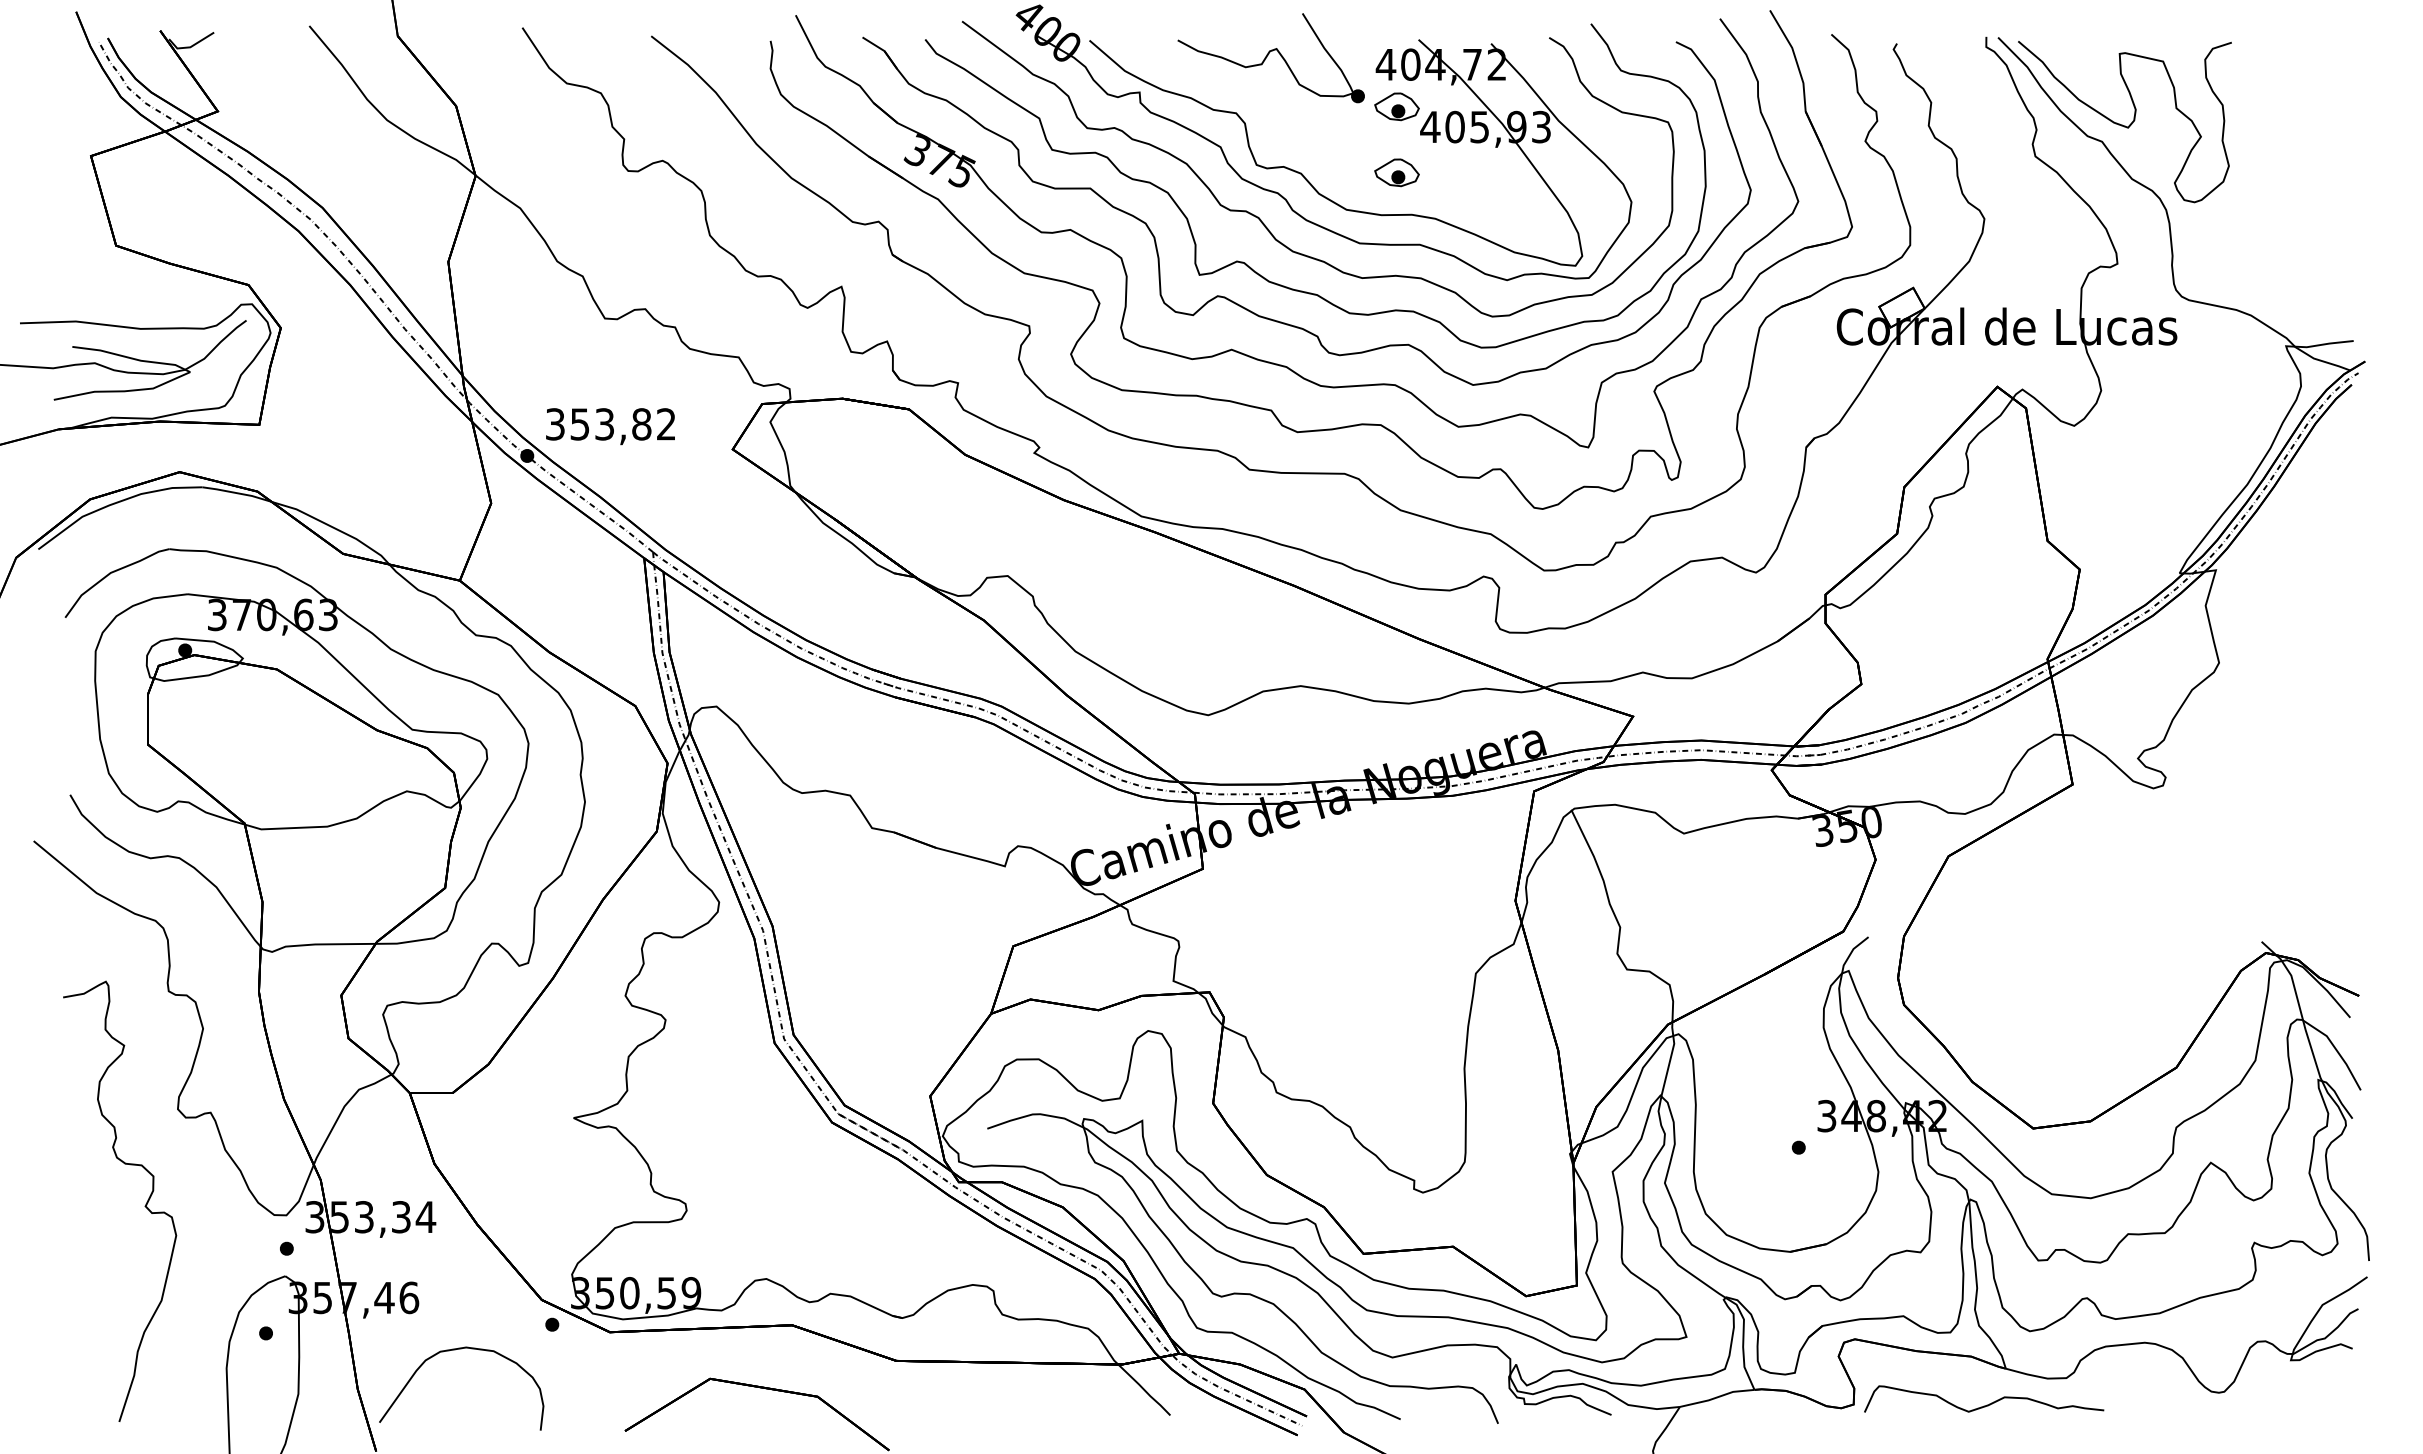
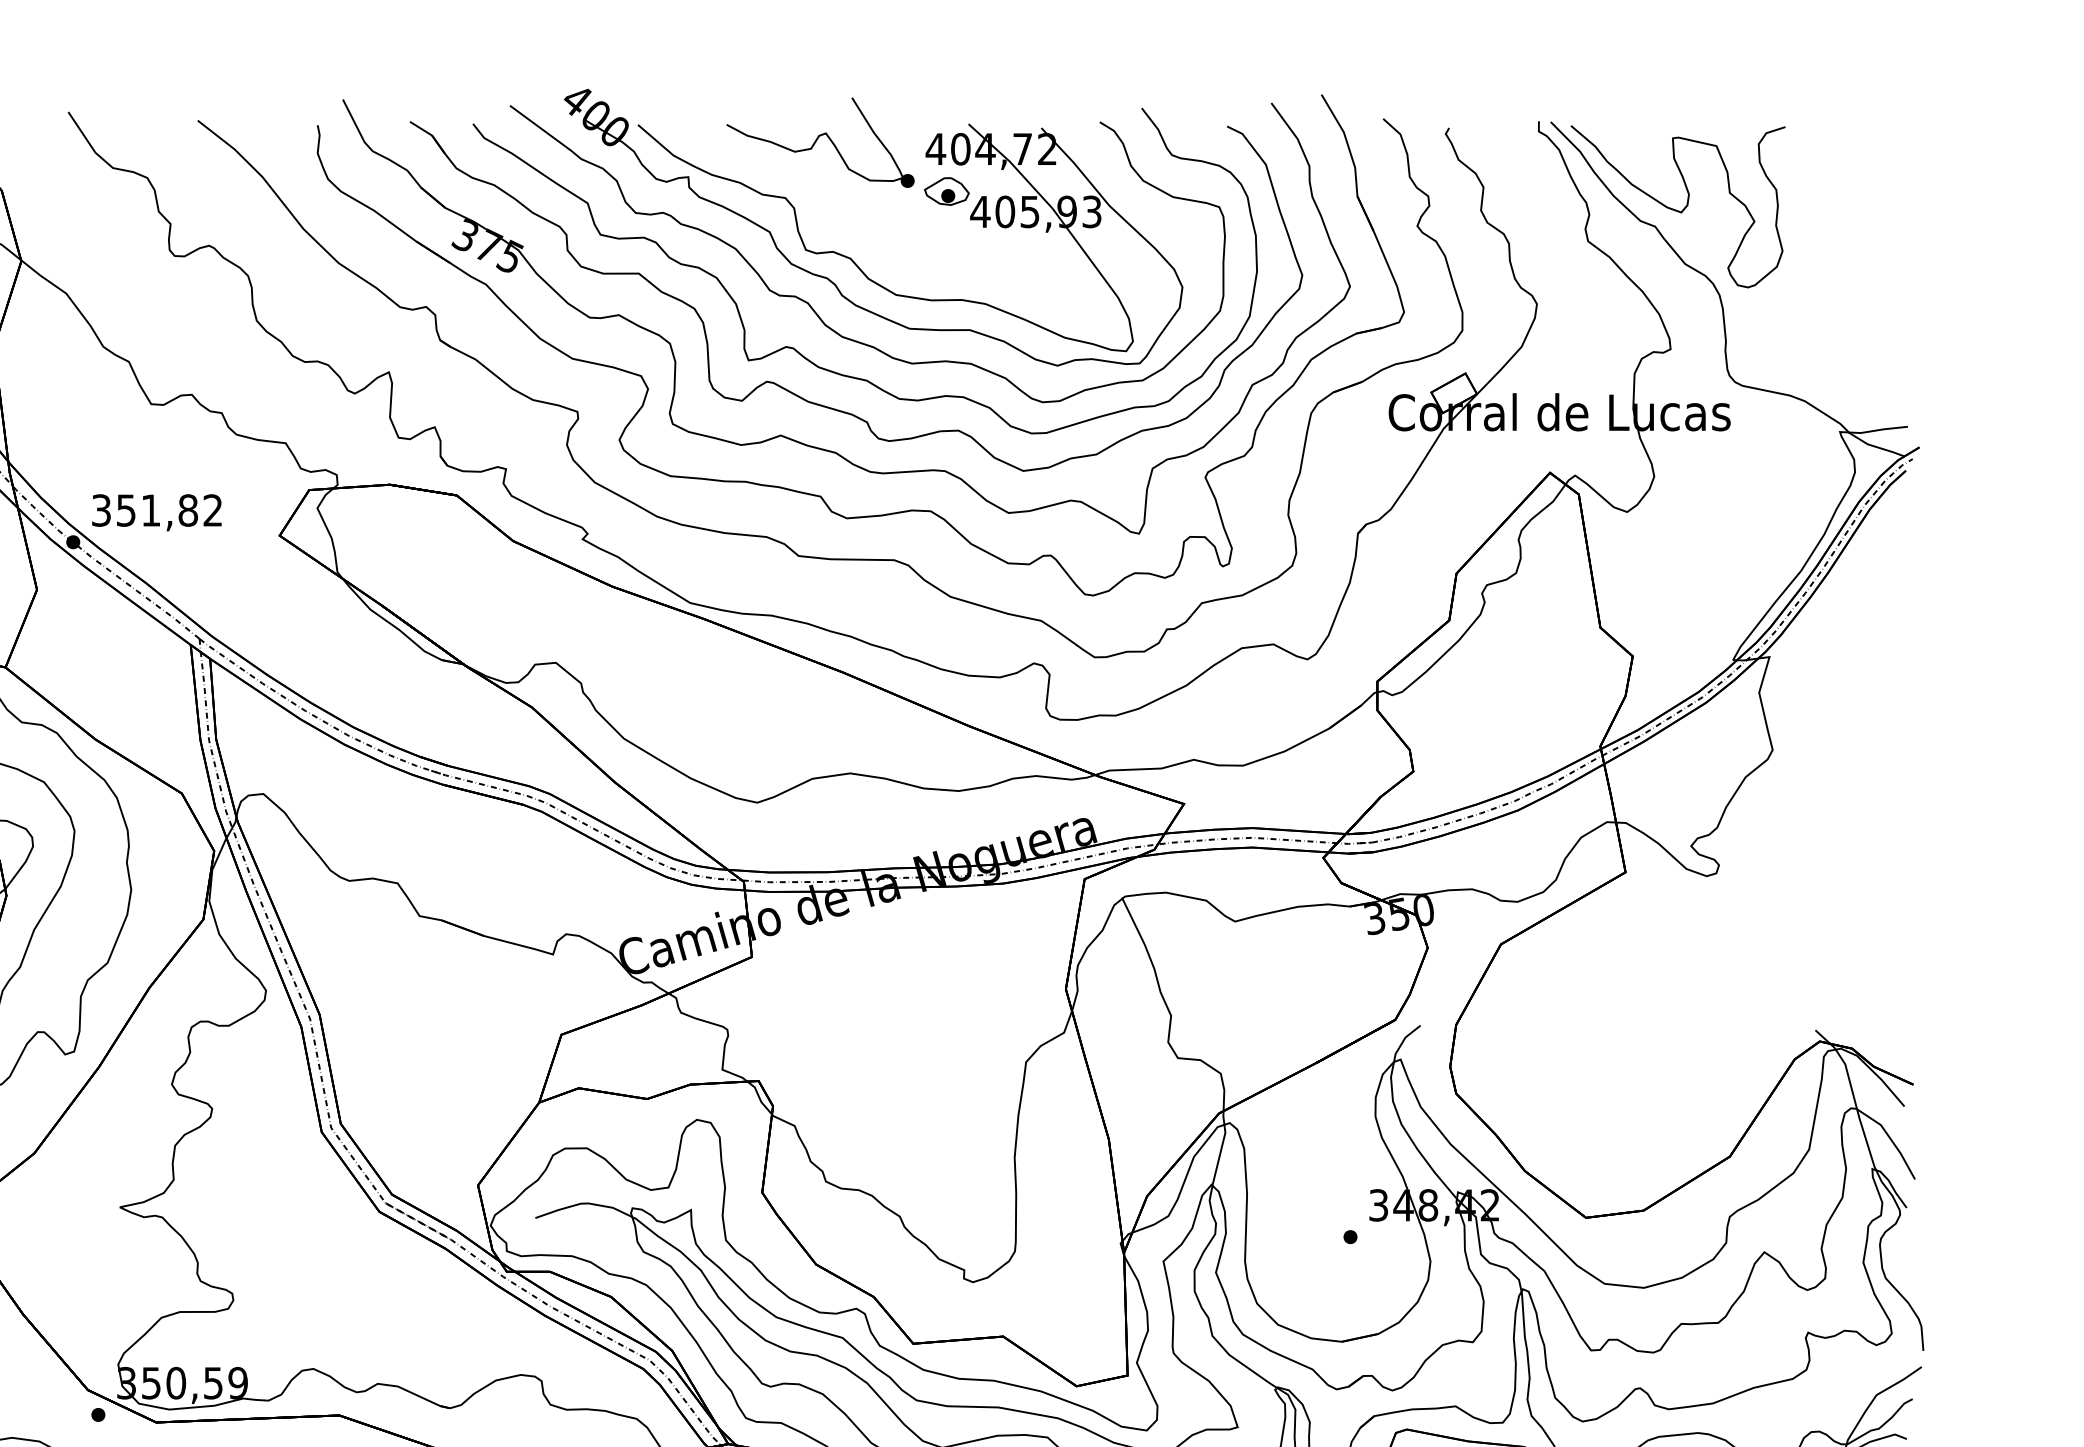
part: (1396, 172) -> (946, 257), removed
text: (604, 424) -> (150, 510), 353,82 -> 351,82

